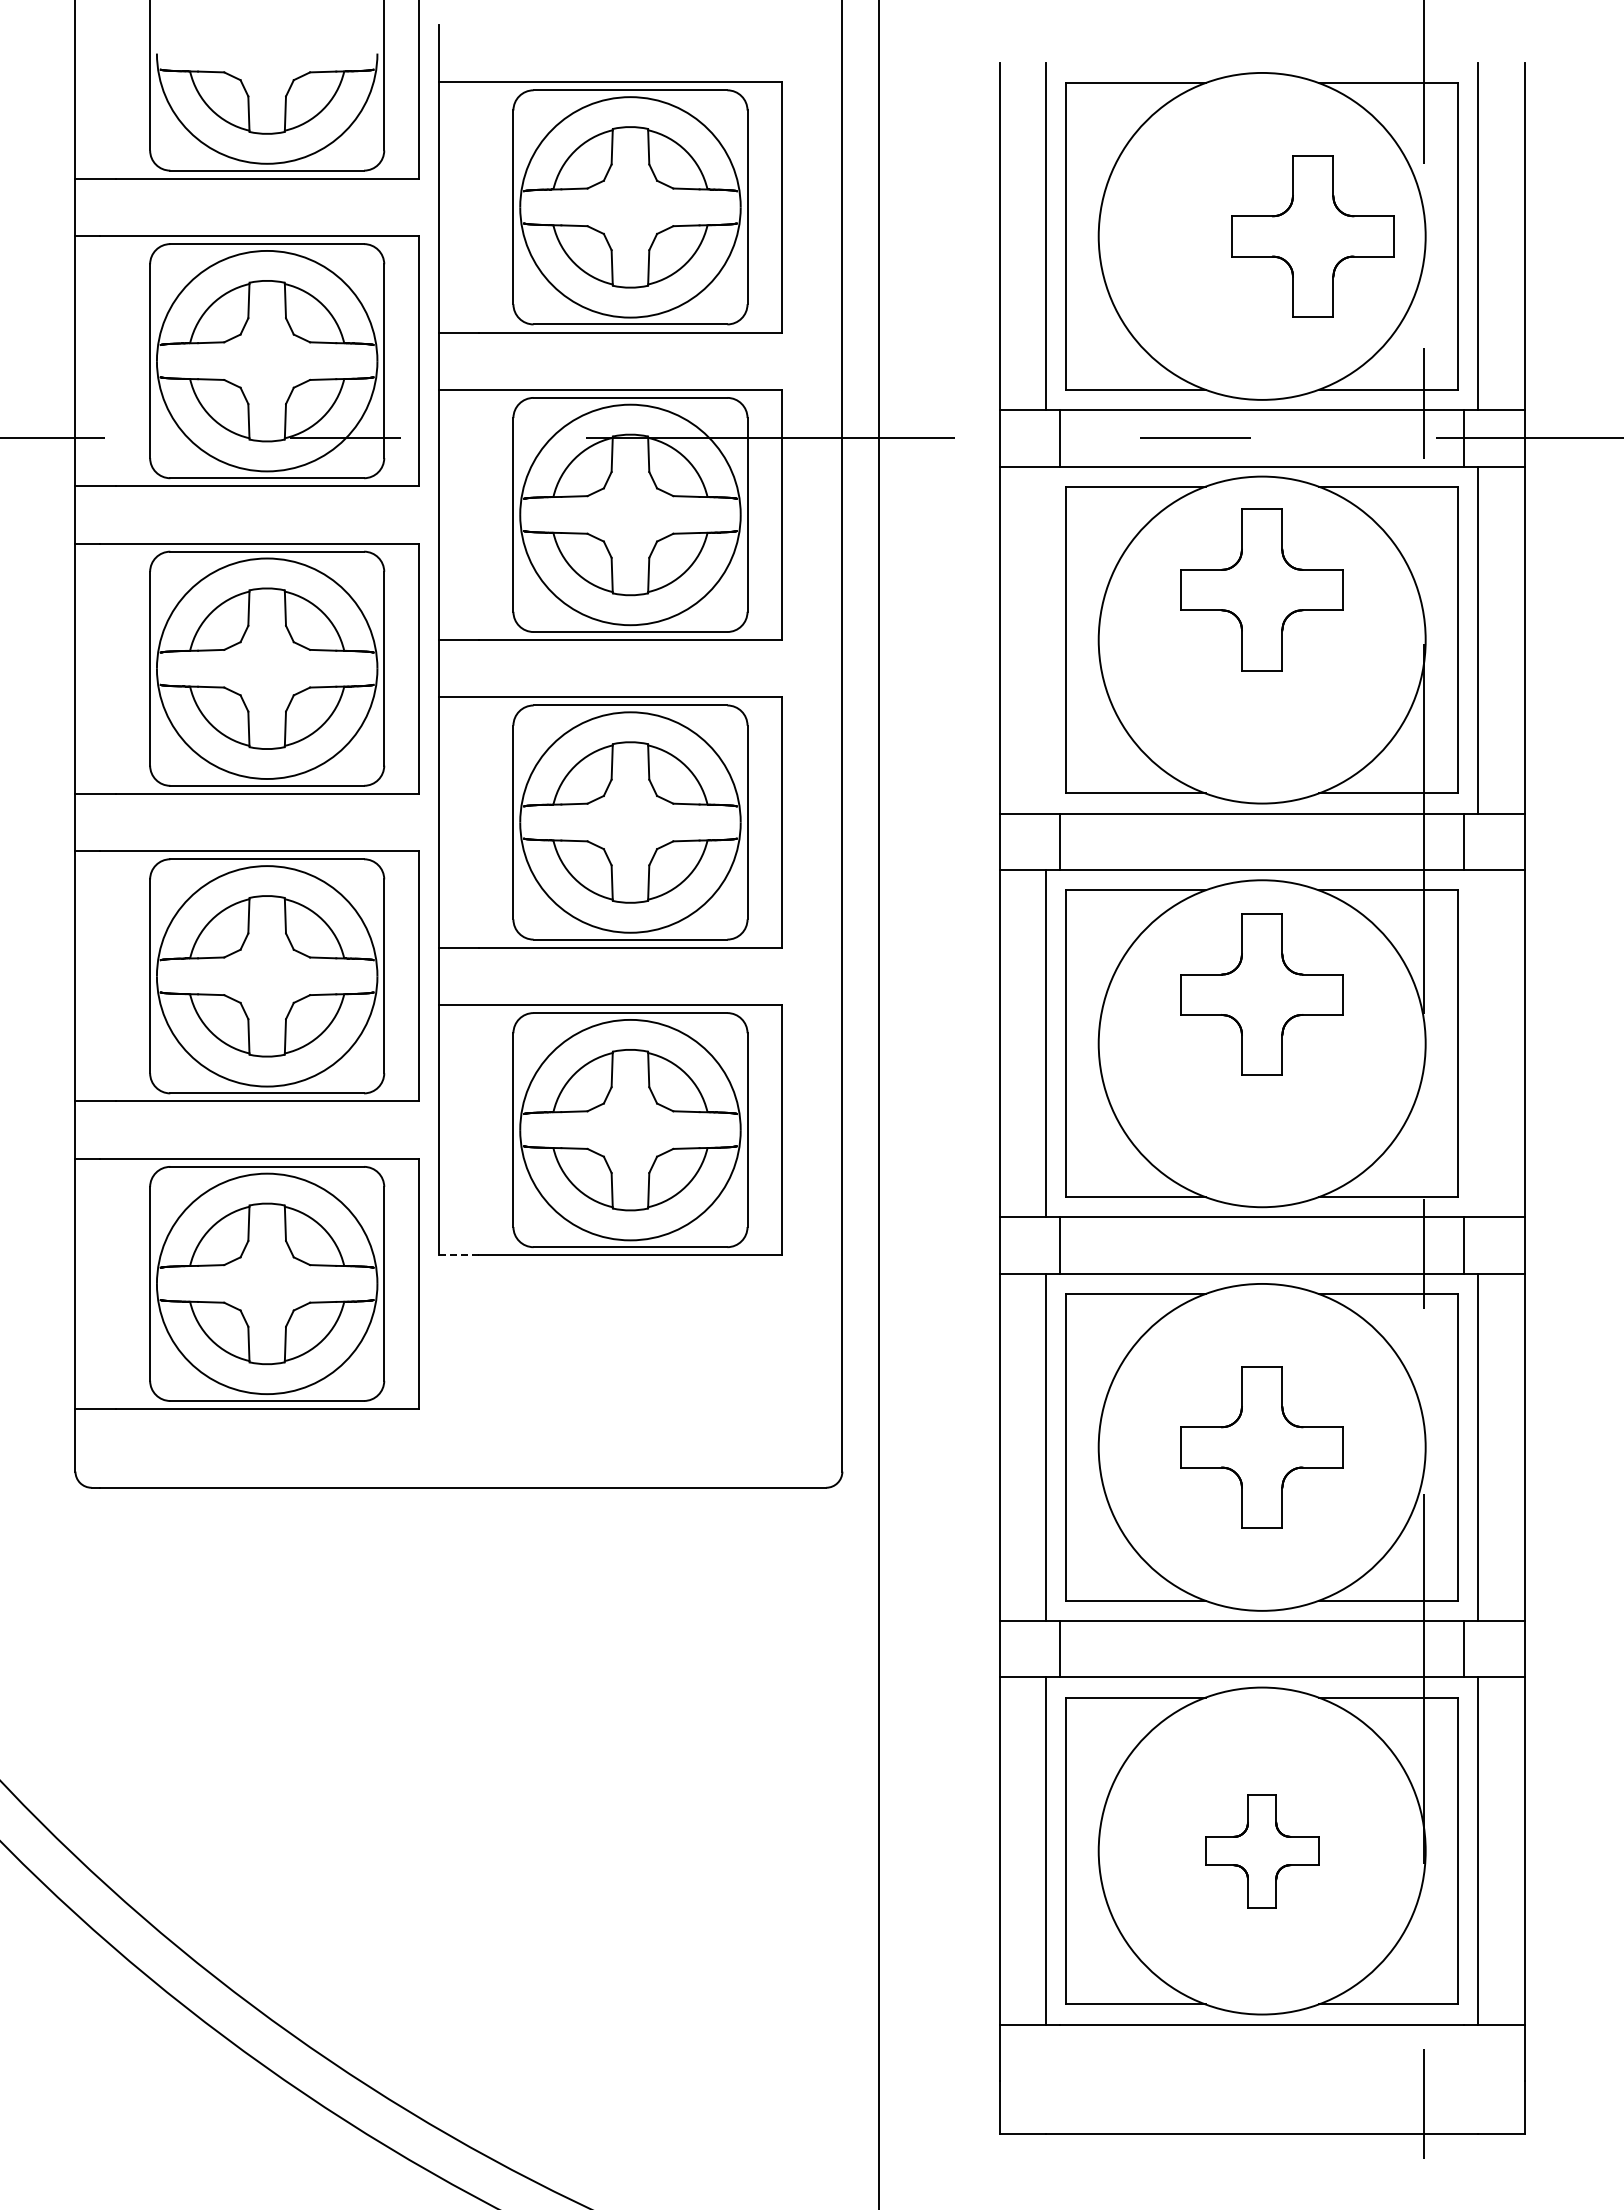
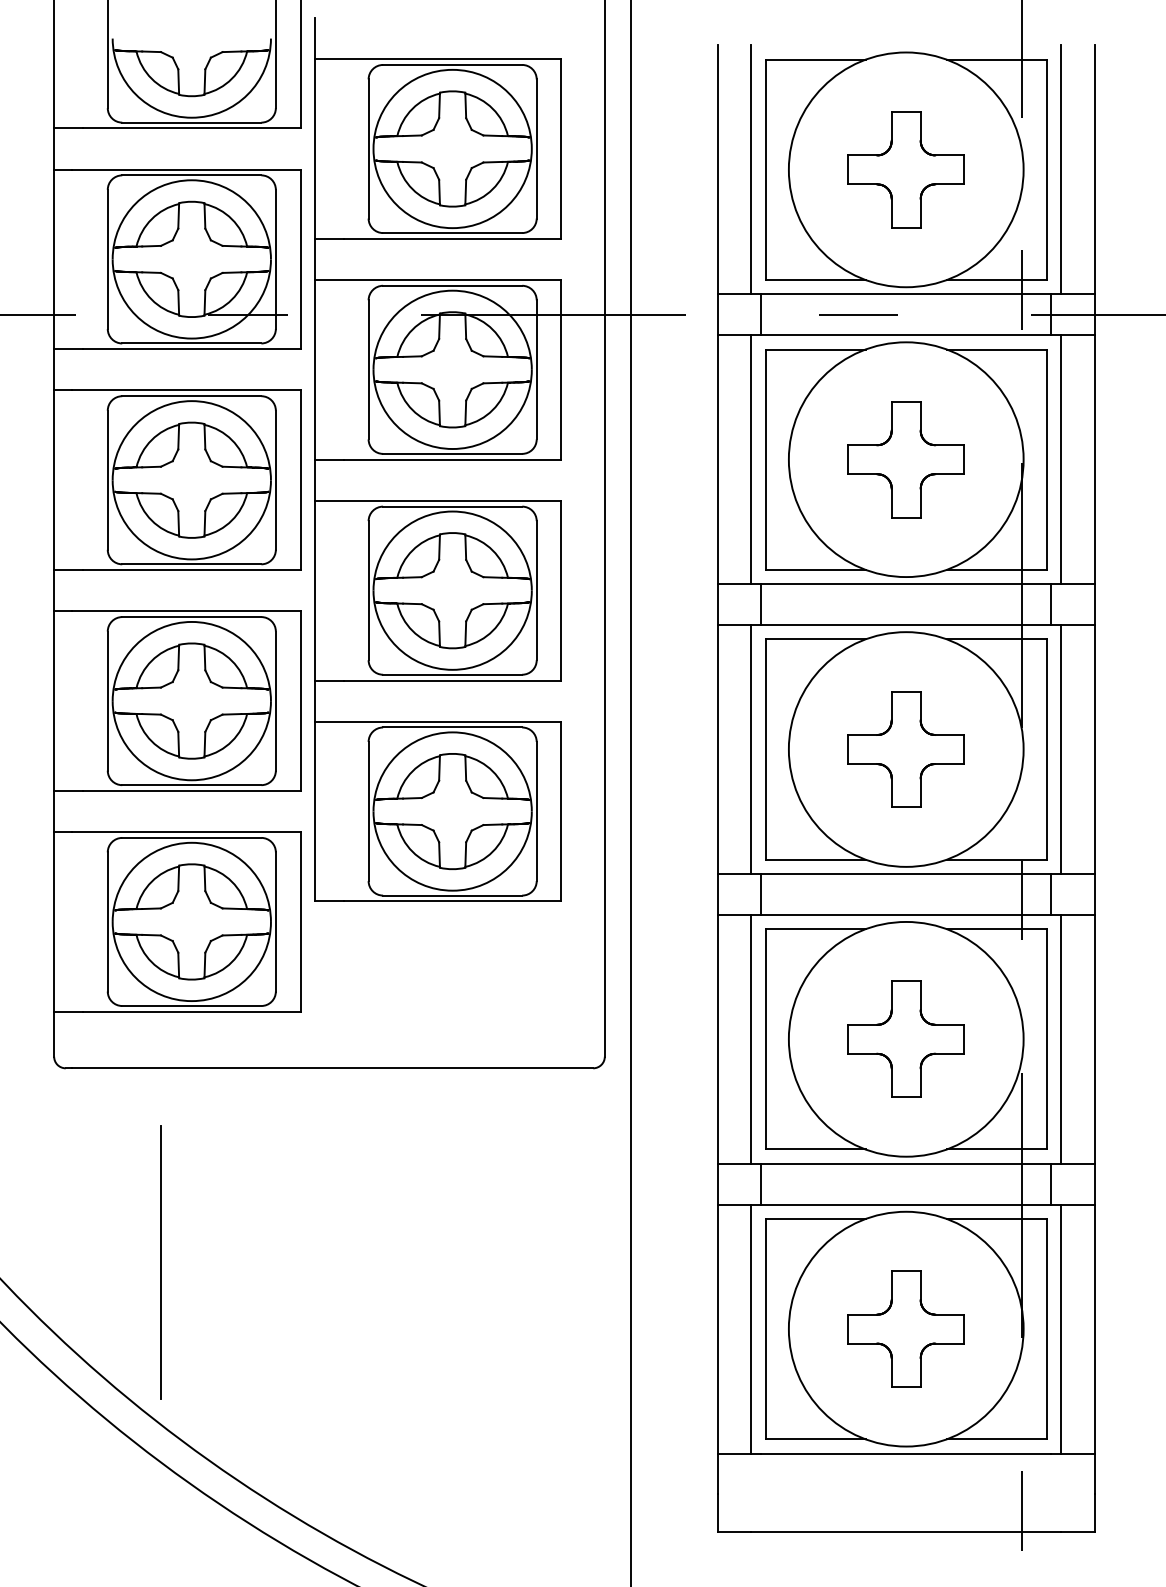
part: (1312, 236) -> (905, 169), moved
part: (1261, 589) -> (905, 459), moved
line: (1046, 639) -> (751, 459), added
part: (1261, 994) -> (905, 749), moved
line: (1478, 1043) -> (1061, 749), added
line: (459, 1255) -> (329, 901), dashed -> solid
line: (223, 1757) -> (160, 1261), added
part: (1261, 1850) -> (905, 1328), size x1.43

